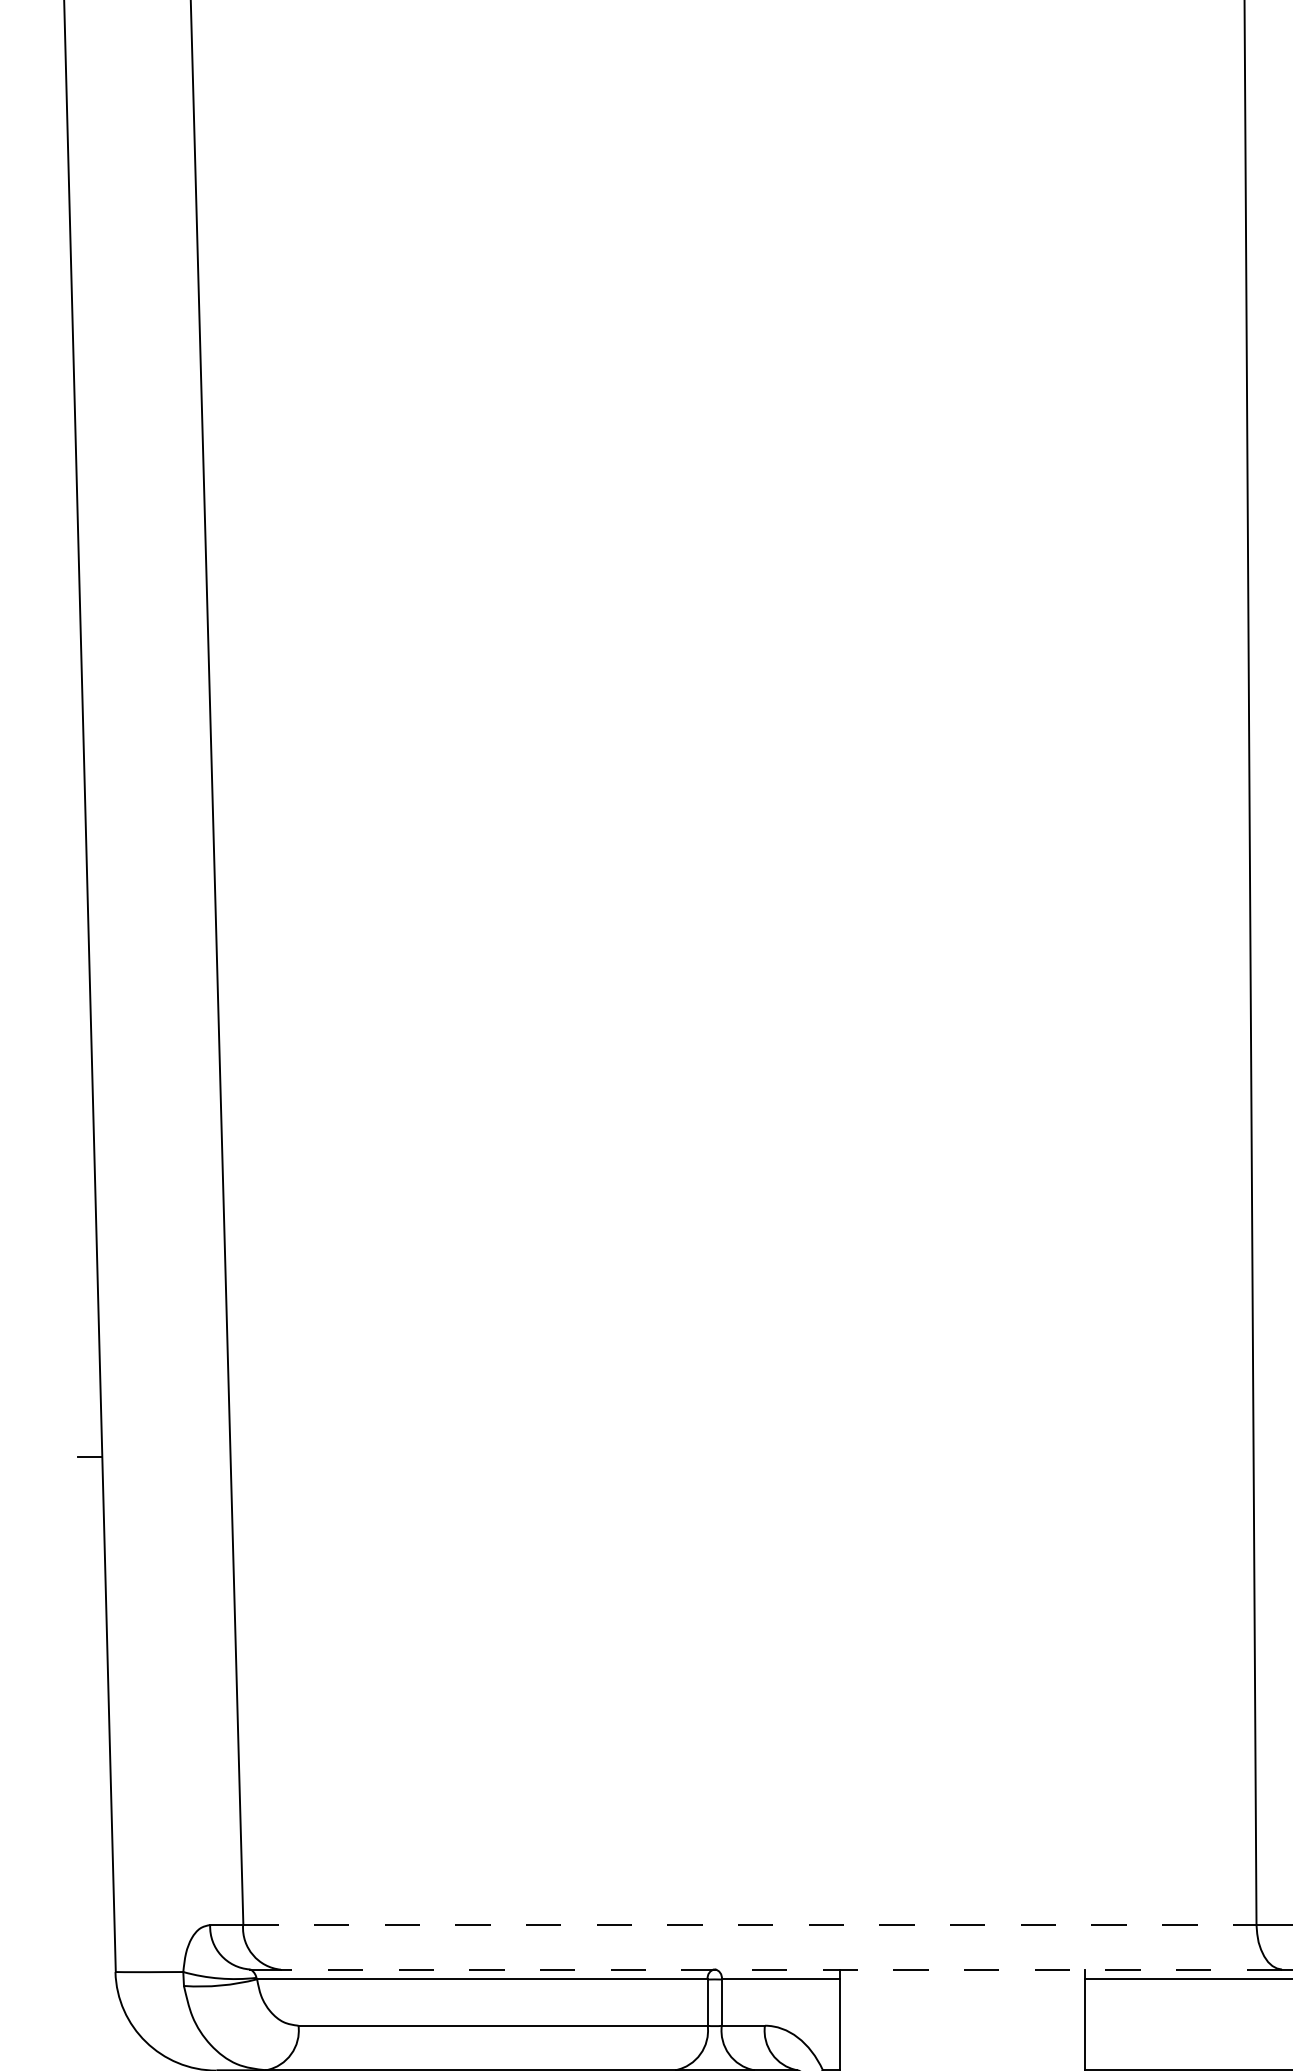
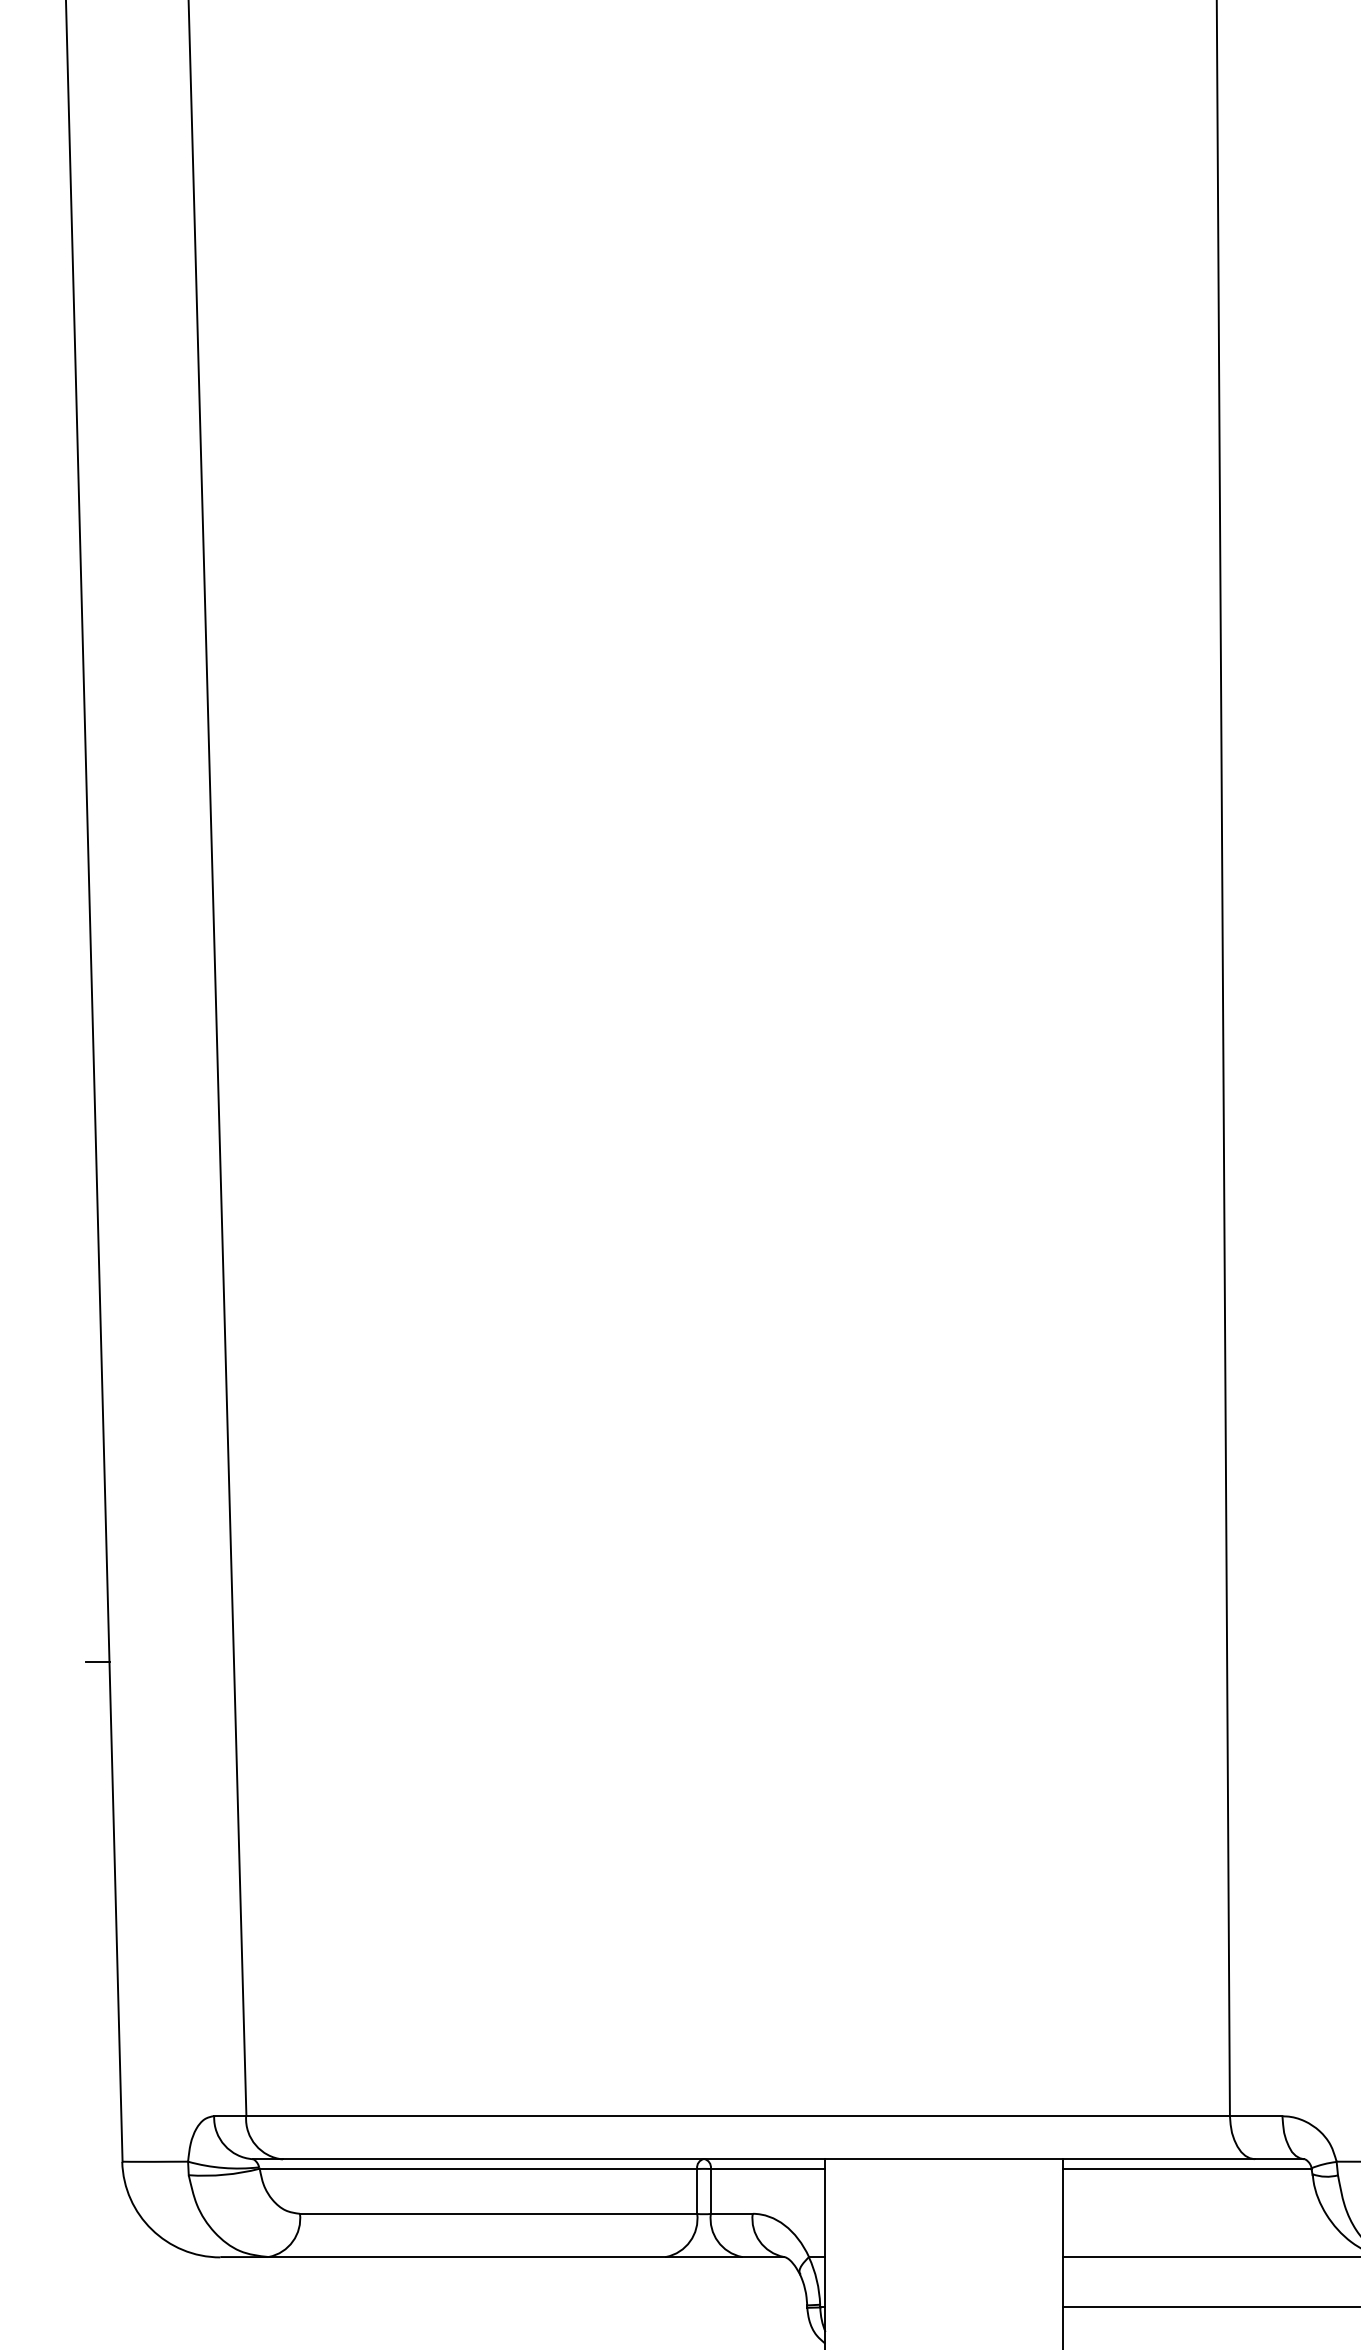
line: (750, 1925) -> (738, 2116), dashed -> solid
line: (781, 1969) -> (768, 2159), dashed -> solid

